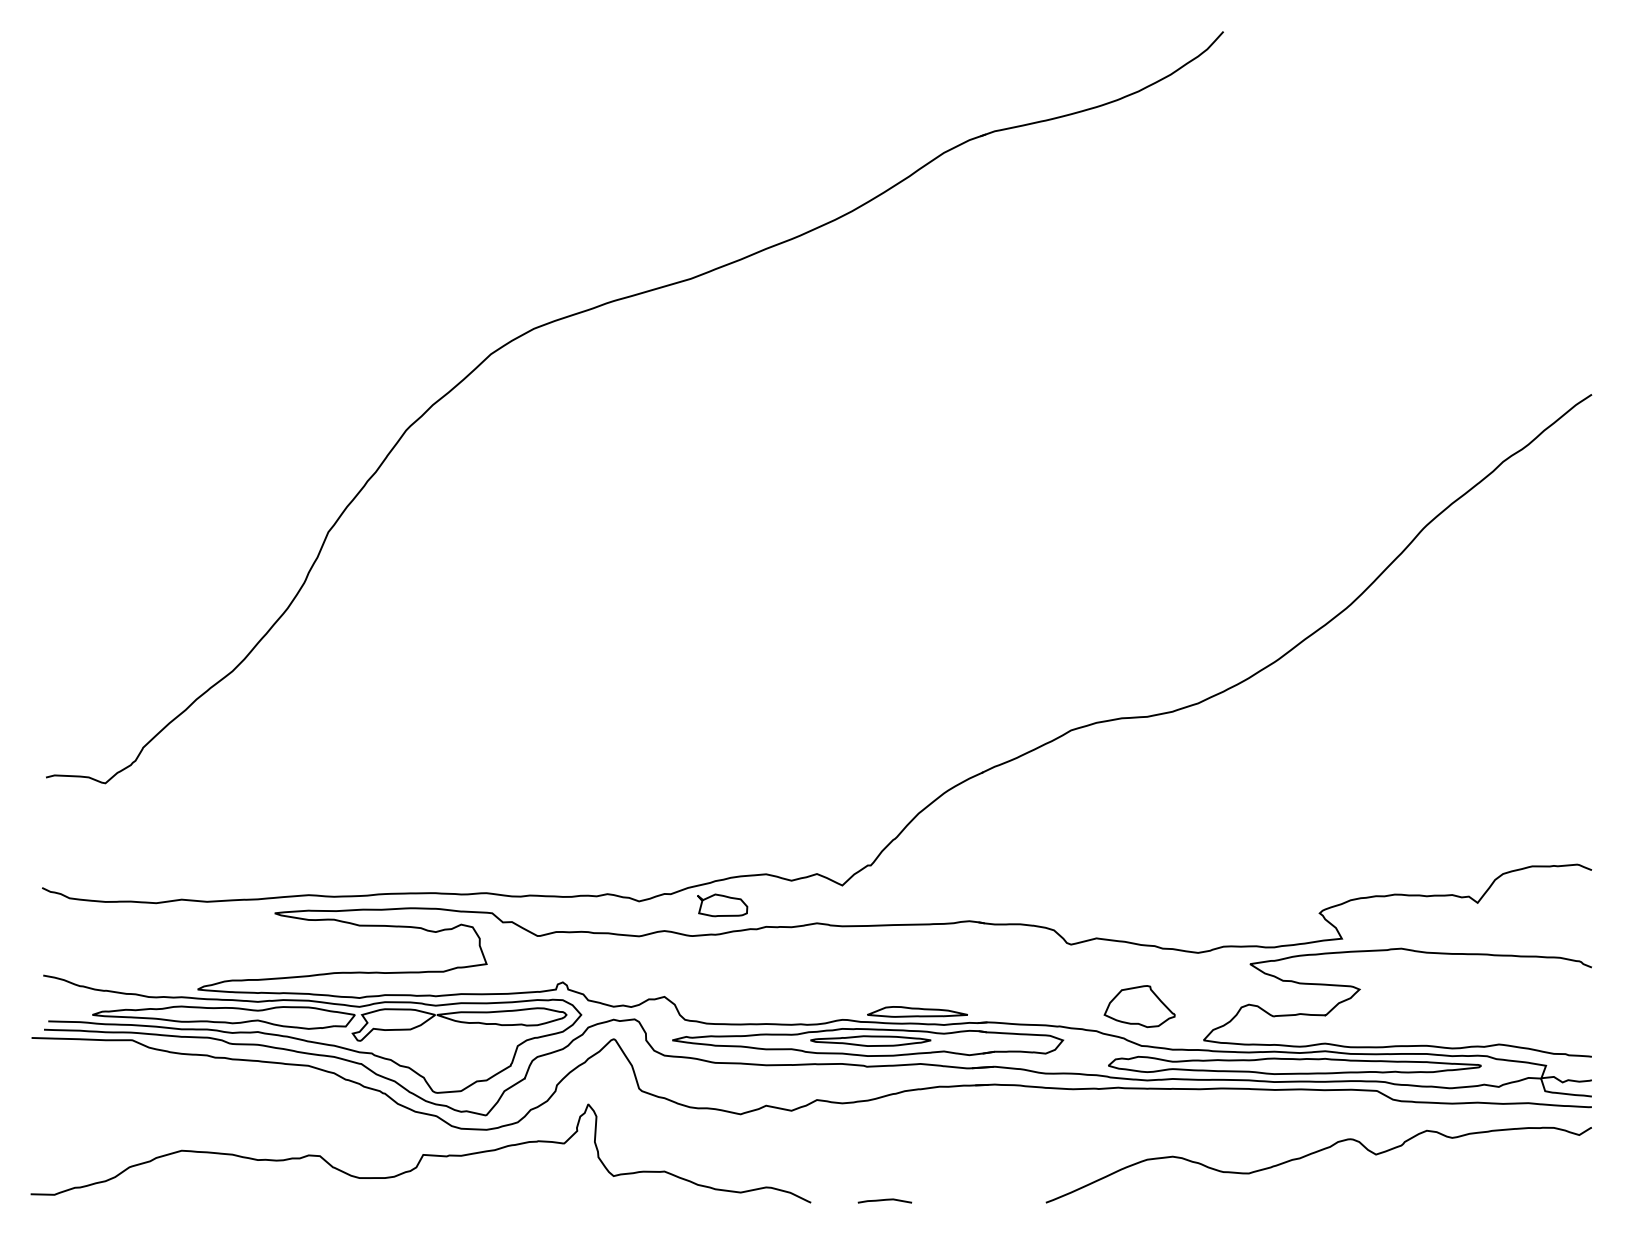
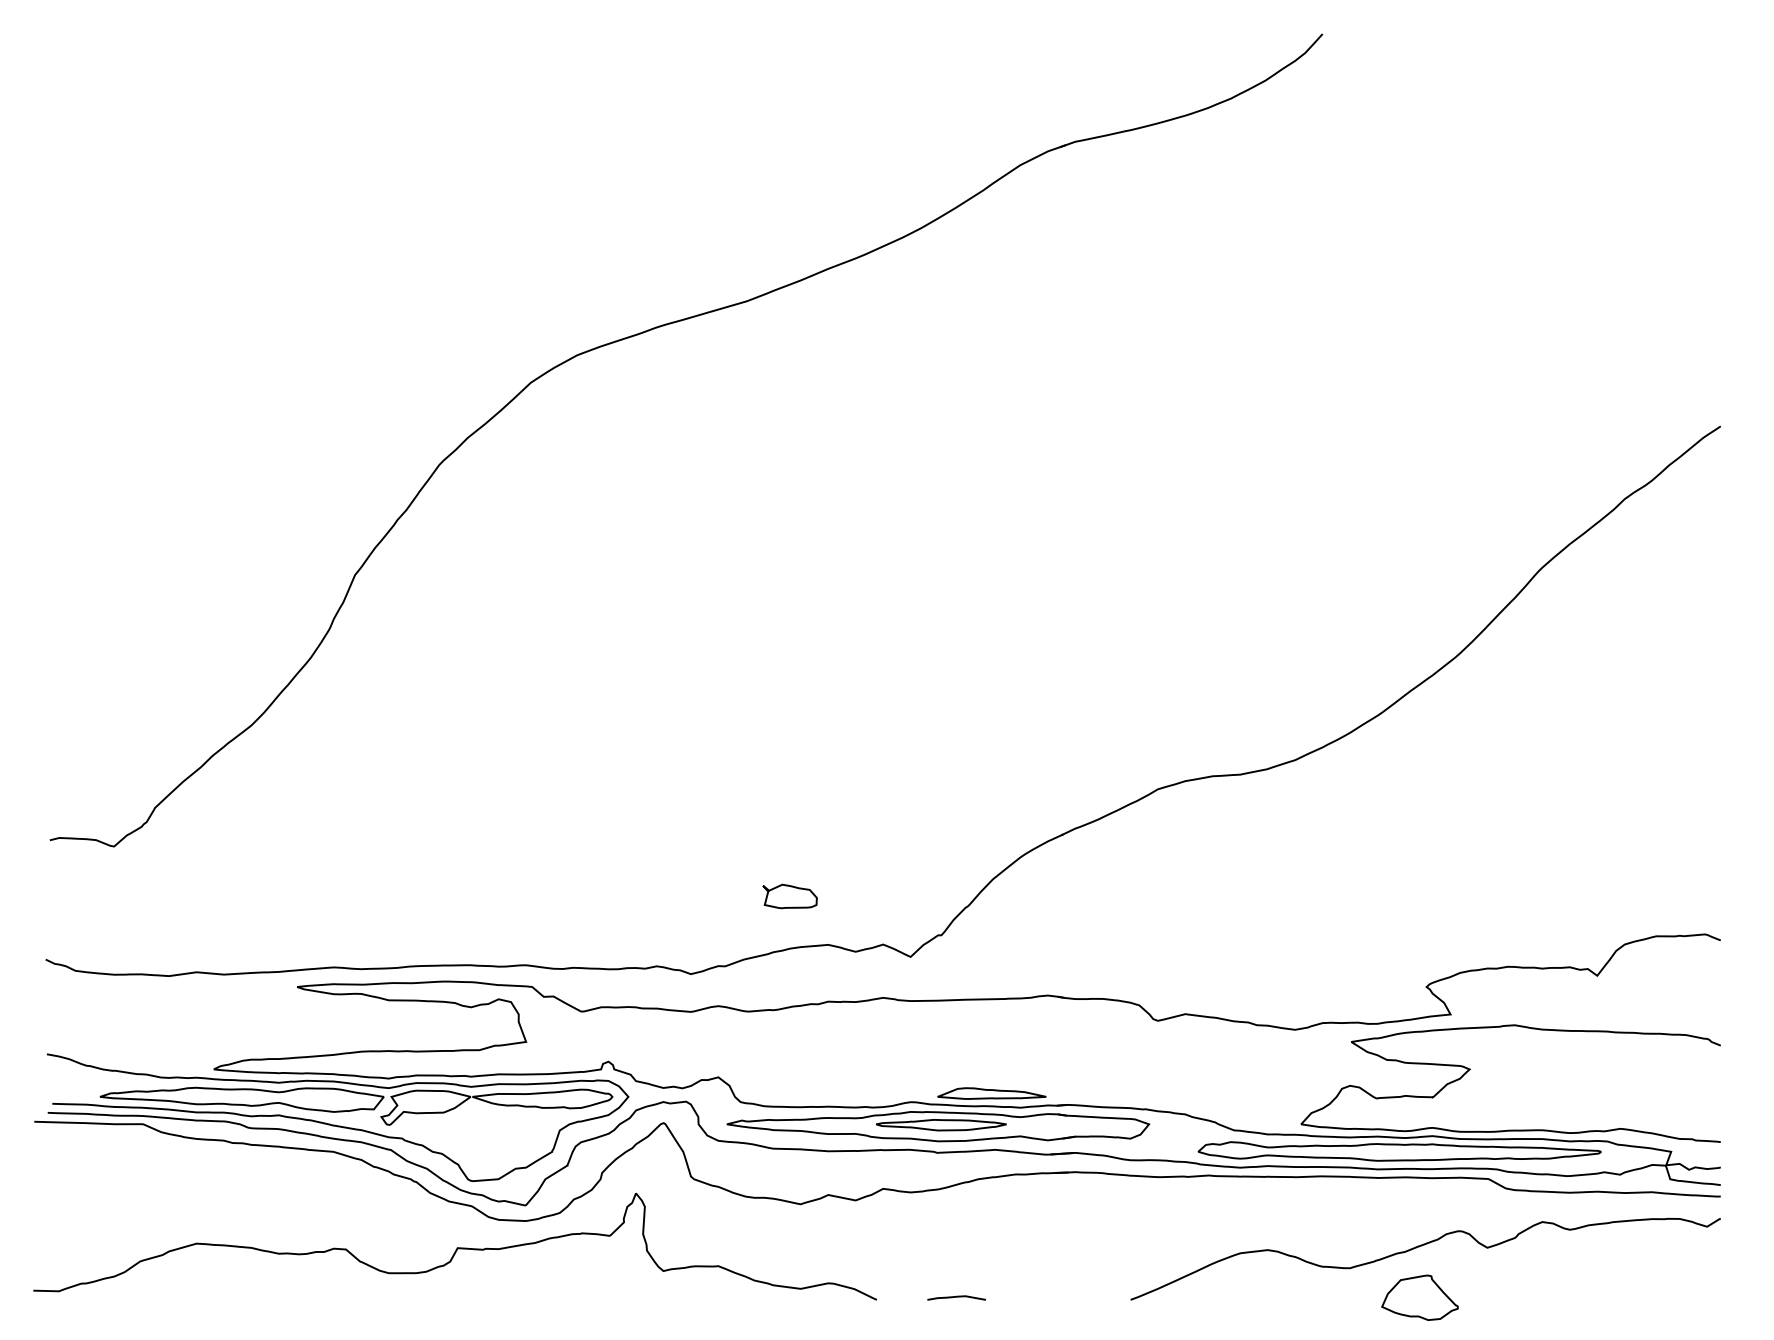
part: (721, 905) -> (789, 896), moved
part: (1139, 1006) -> (1419, 1297), moved

